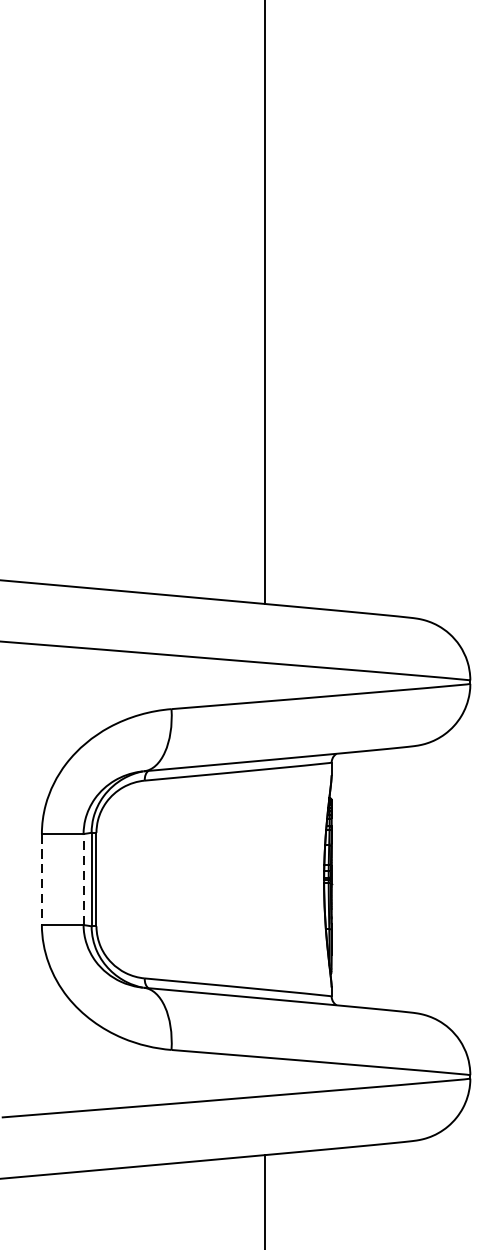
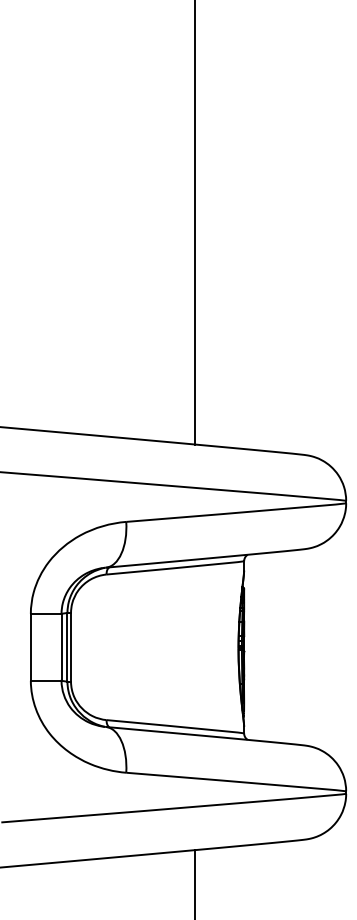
line: (83, 878) -> (61, 646), dashed -> solid
line: (41, 879) -> (30, 647), dashed -> solid

